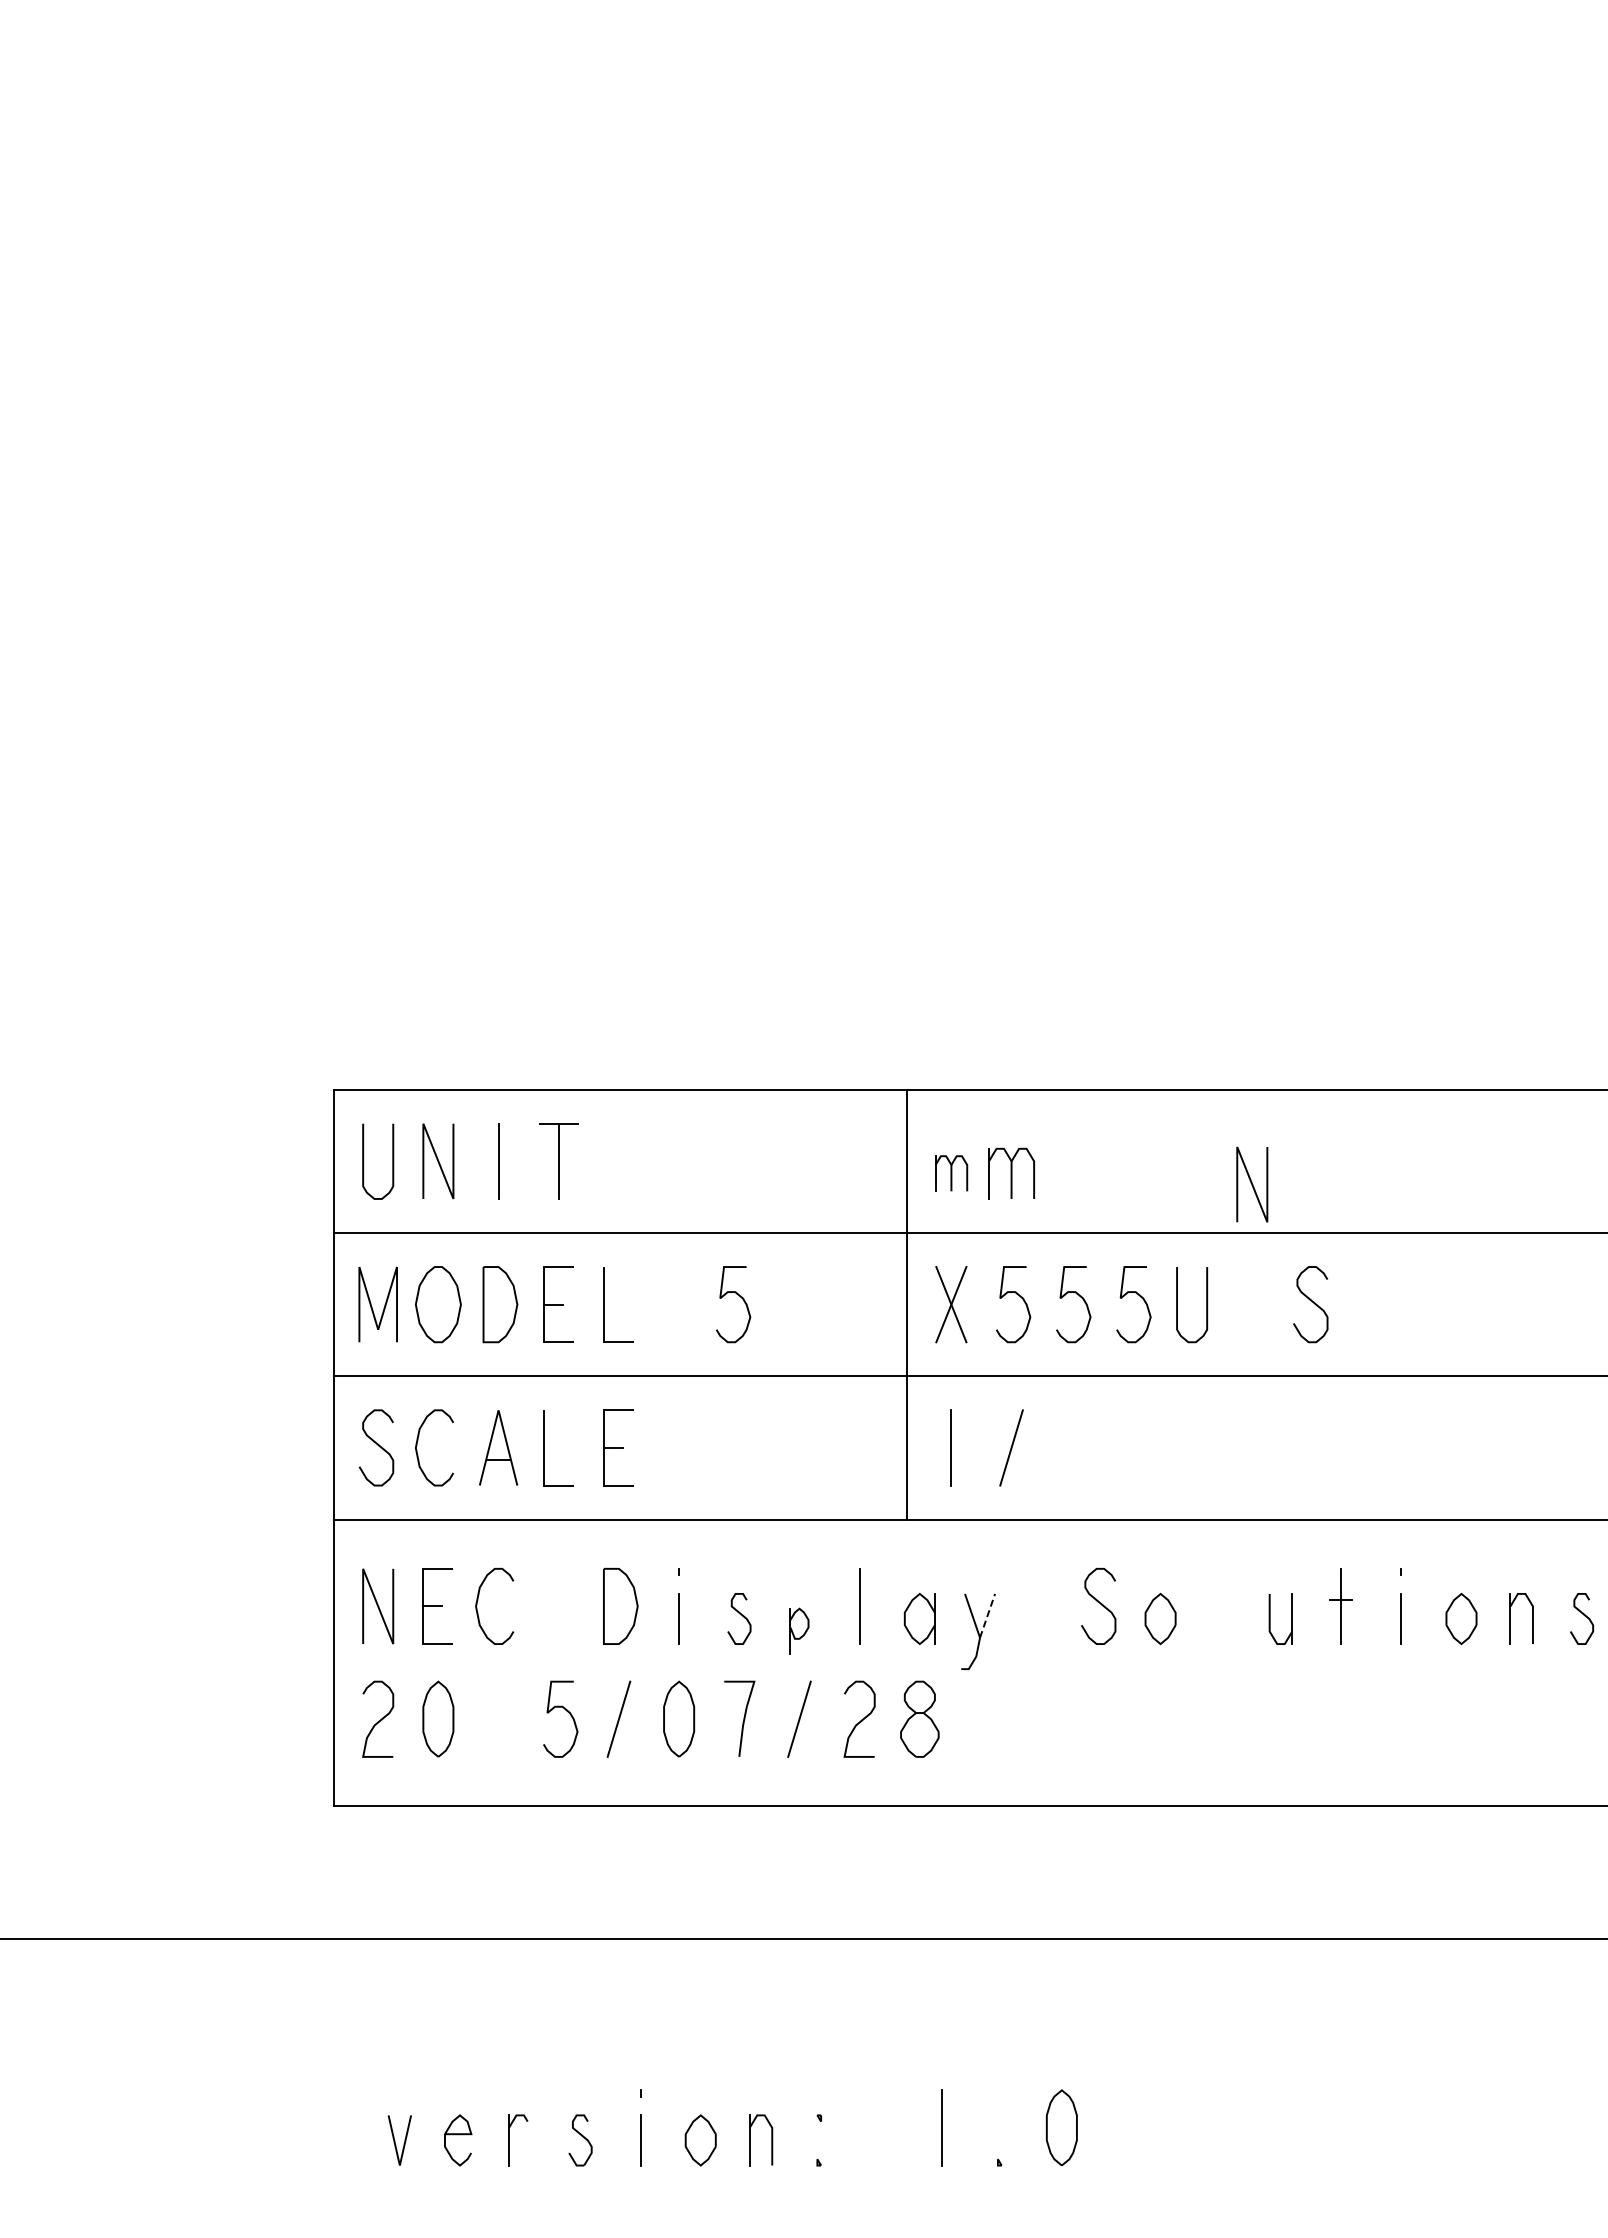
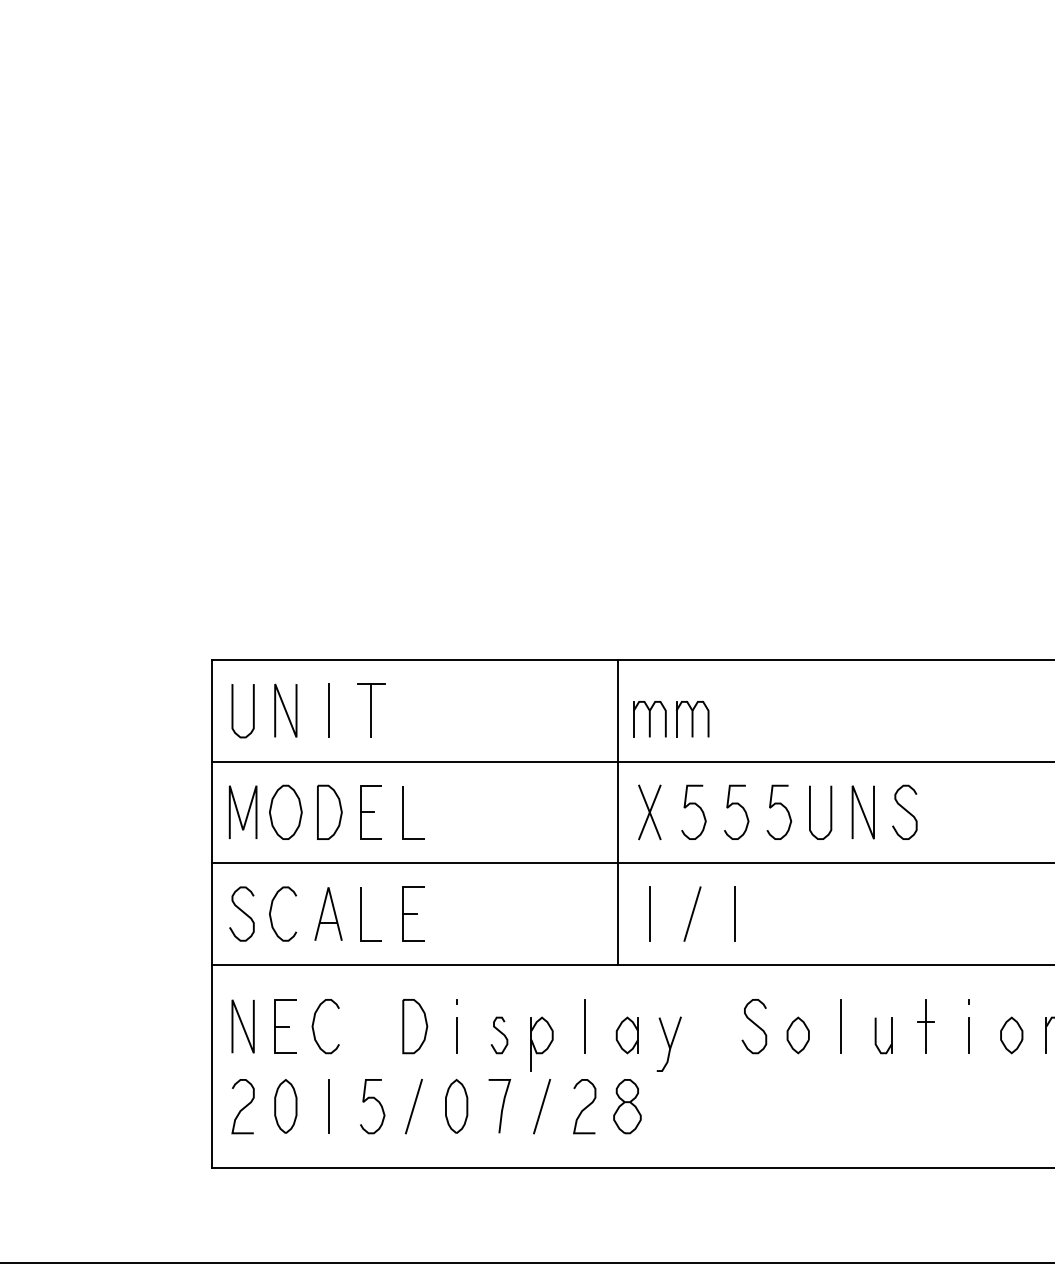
part: (951, 1173) -> (649, 719), size x1.43
line: (1252, 1184) -> (863, 812), moved
curve: (737, 1295) -> (498, 805), removed
line: (1071, 1447) -> (735, 913), added
line: (1220, 1606) -> (840, 1026), added
line: (987, 1615) -> (675, 1032), dashed -> solid
part: (799, 1630) -> (542, 1043), size x1.67
line: (498, 1718) -> (328, 1106), added

